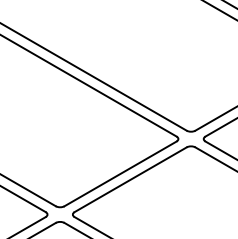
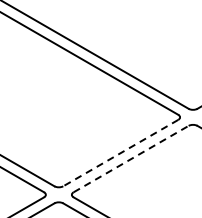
line: (120, 173) -> (120, 152), solid -> dashed
line: (130, 179) -> (130, 158), solid -> dashed

